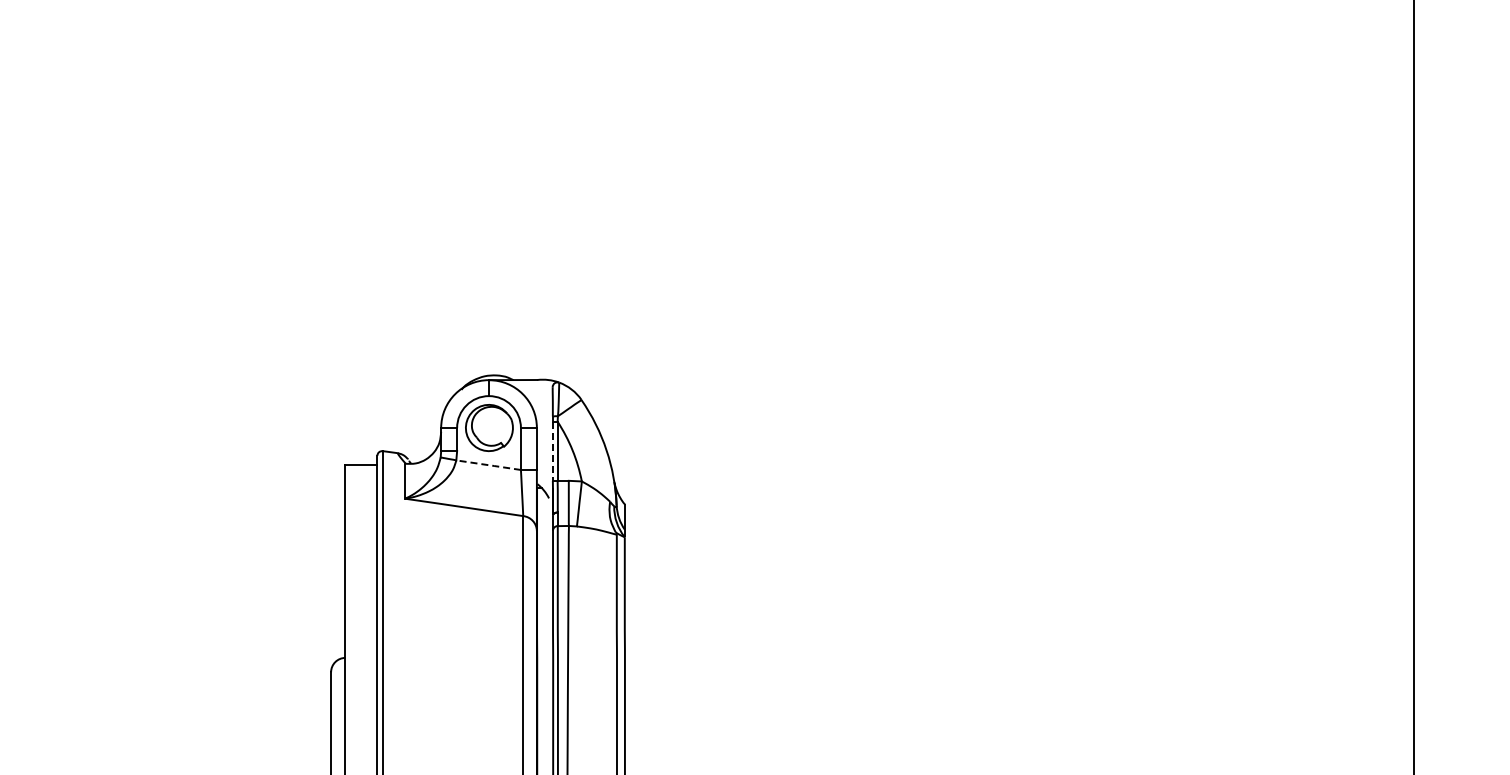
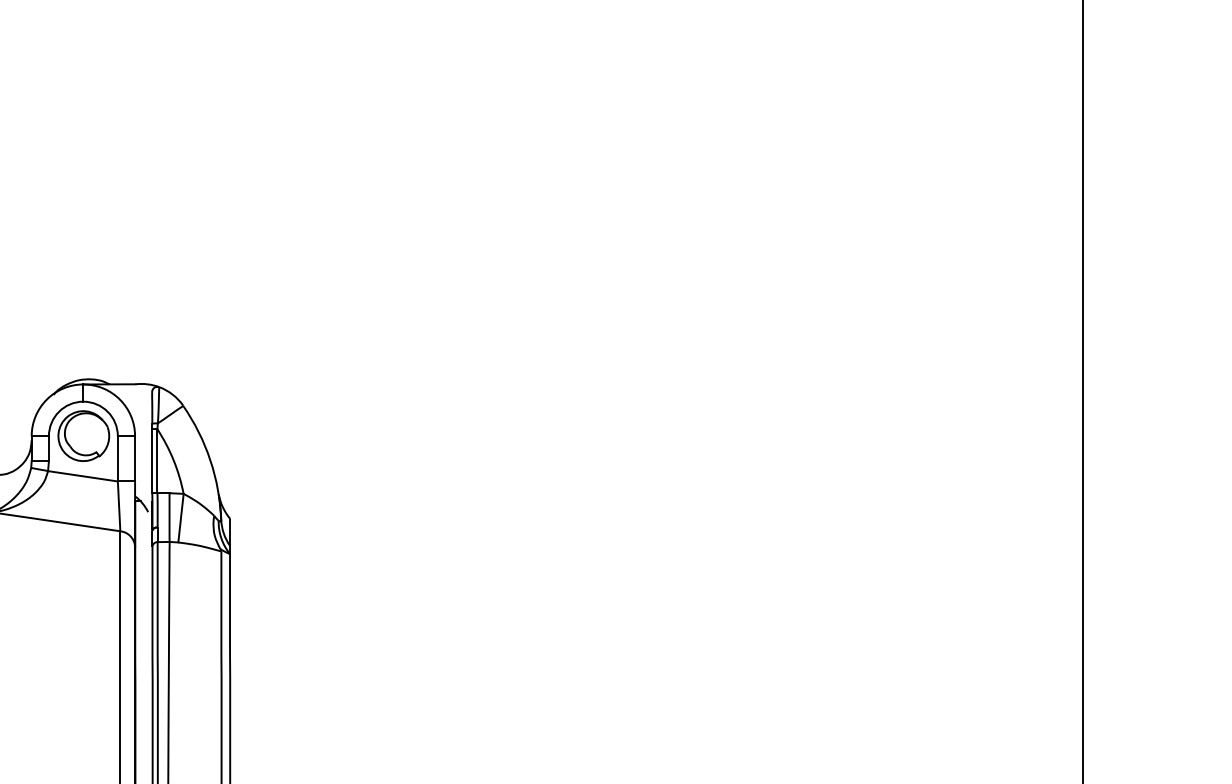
line: (552, 451) -> (151, 461), dashed -> solid
line: (489, 465) -> (83, 476), dashed -> solid

